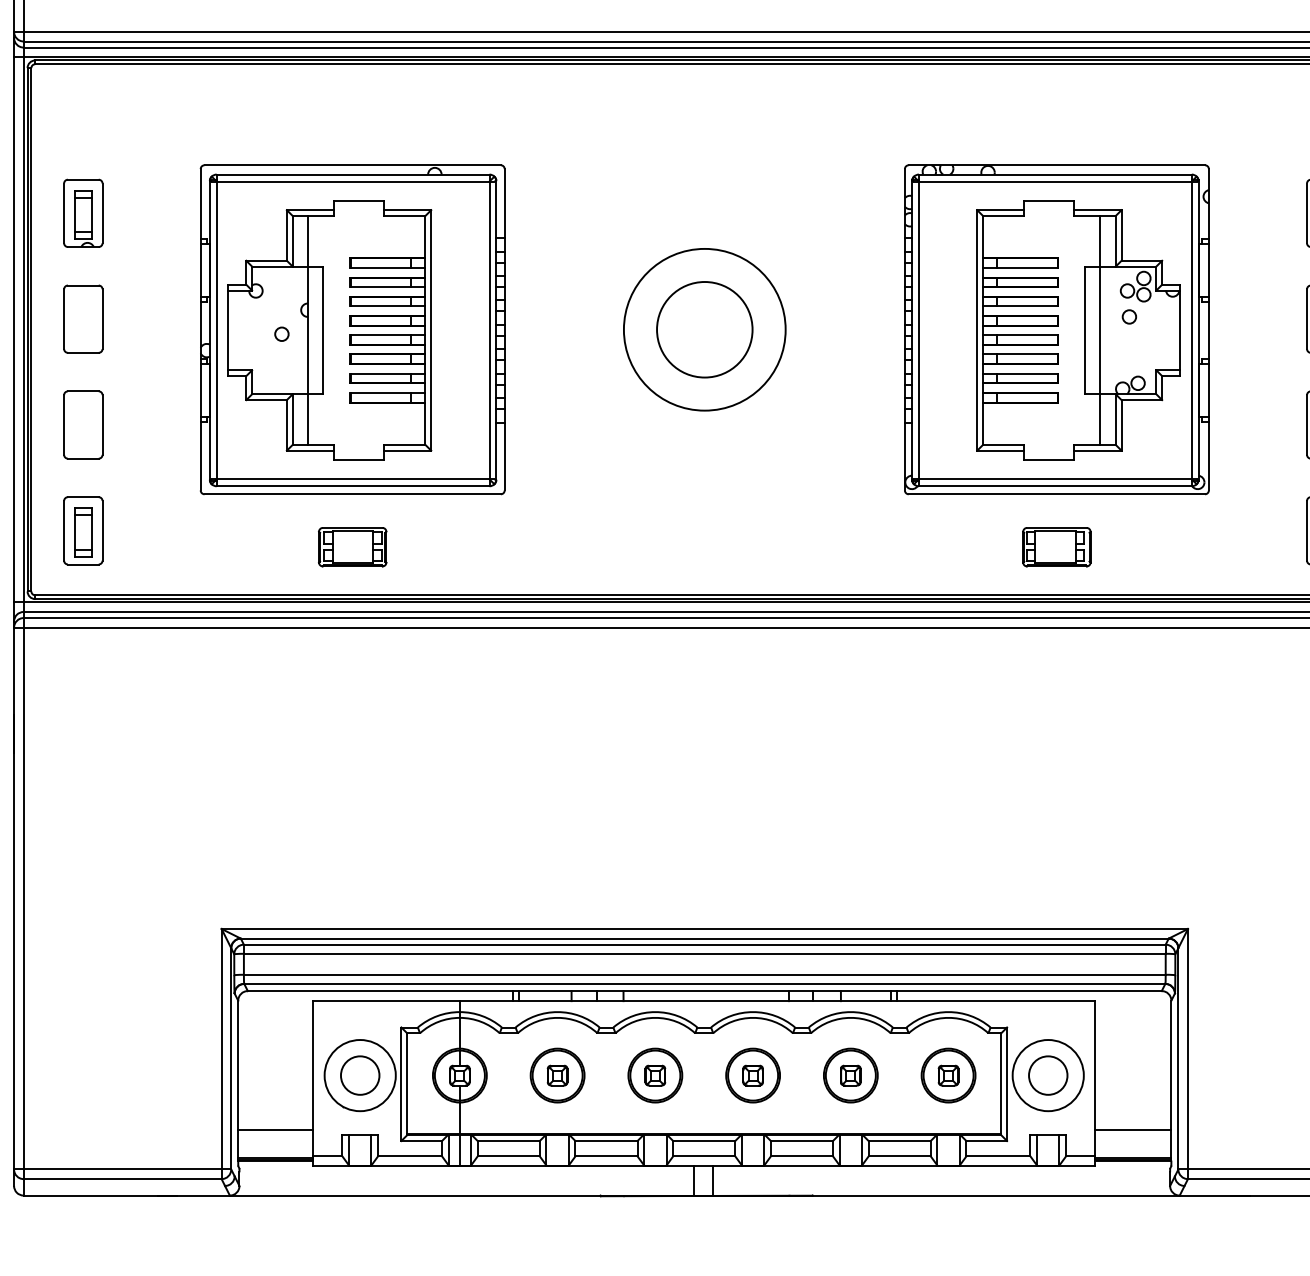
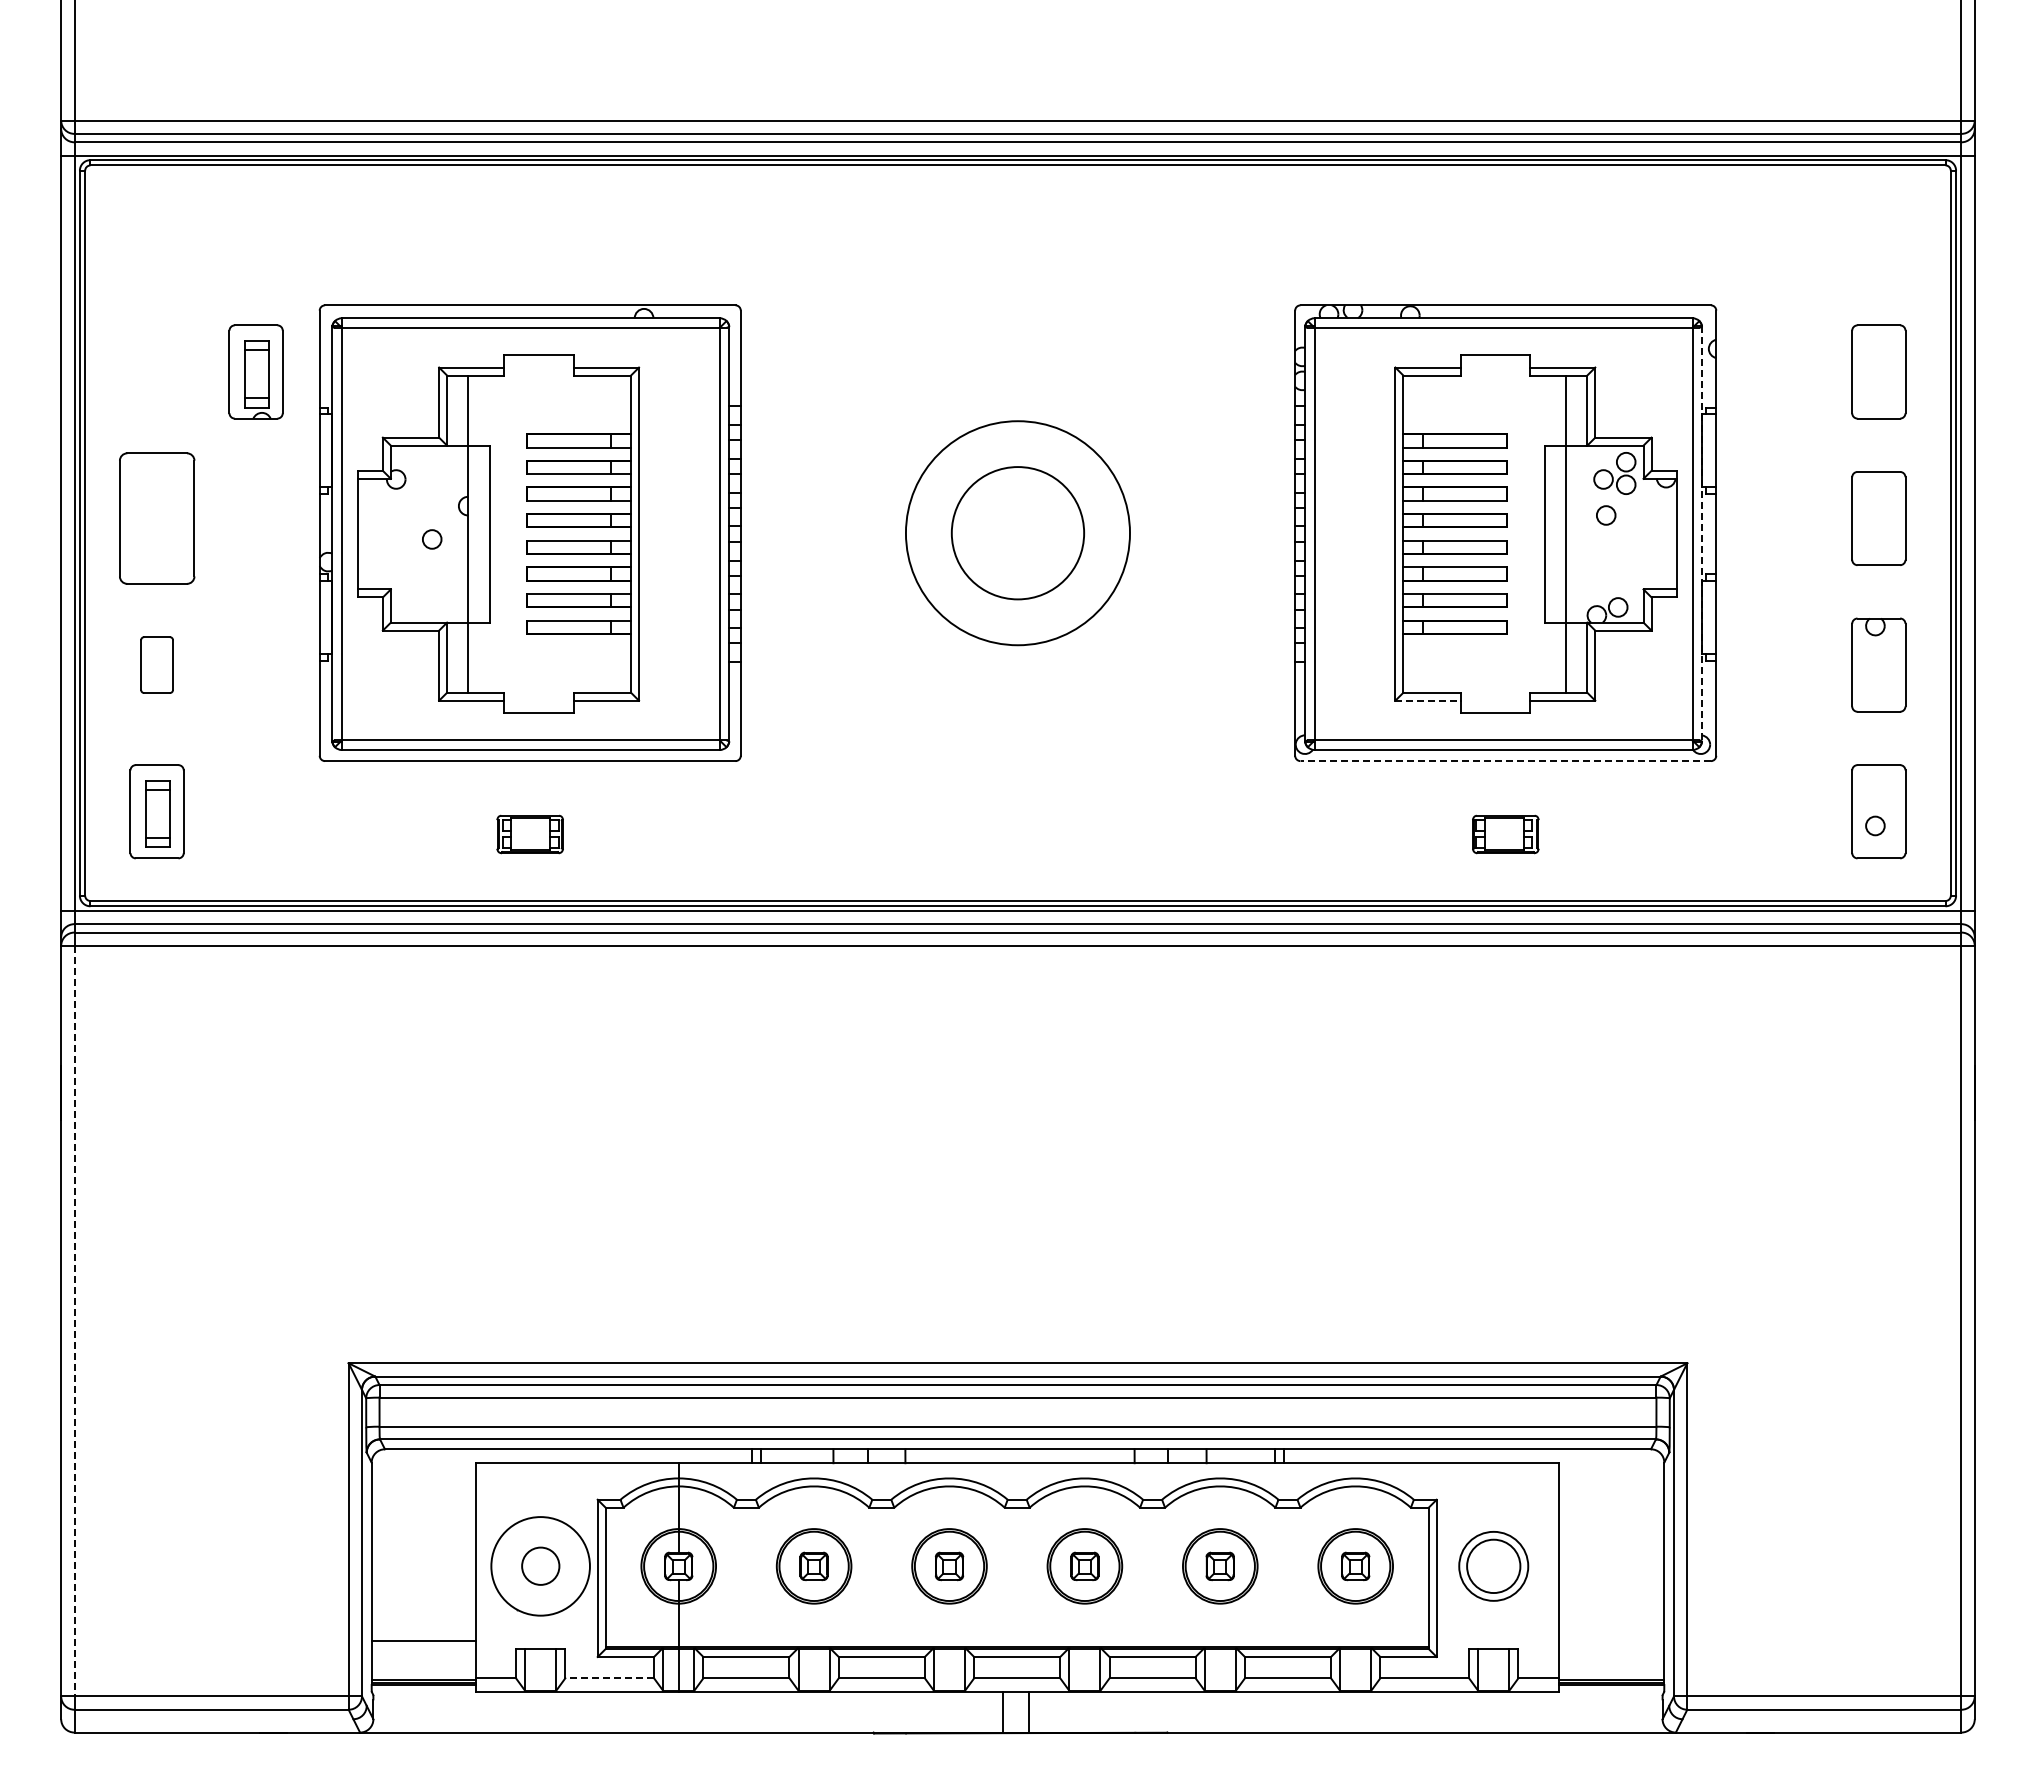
part: (82, 213) -> (255, 371), moved
part: (82, 319) -> (156, 518), size x1.4
line: (1198, 330) -> (1702, 534), solid -> dashed
part: (82, 424) -> (156, 664), size x0.6
line: (1001, 450) -> (1428, 700), solid -> dashed
line: (1056, 494) -> (1505, 761), solid -> dashed
part: (352, 547) -> (529, 834), size x0.7
part: (1056, 547) -> (1505, 834), size x0.7
line: (23, 898) -> (74, 1321), solid -> dashed
circle: (360, 1074) -> (540, 1565), size x0.7
circle: (1048, 1075) -> (1493, 1566), size x0.7
line: (1133, 1129) -> (1611, 1641), removed
line: (409, 1156) -> (609, 1678), solid -> dashed

